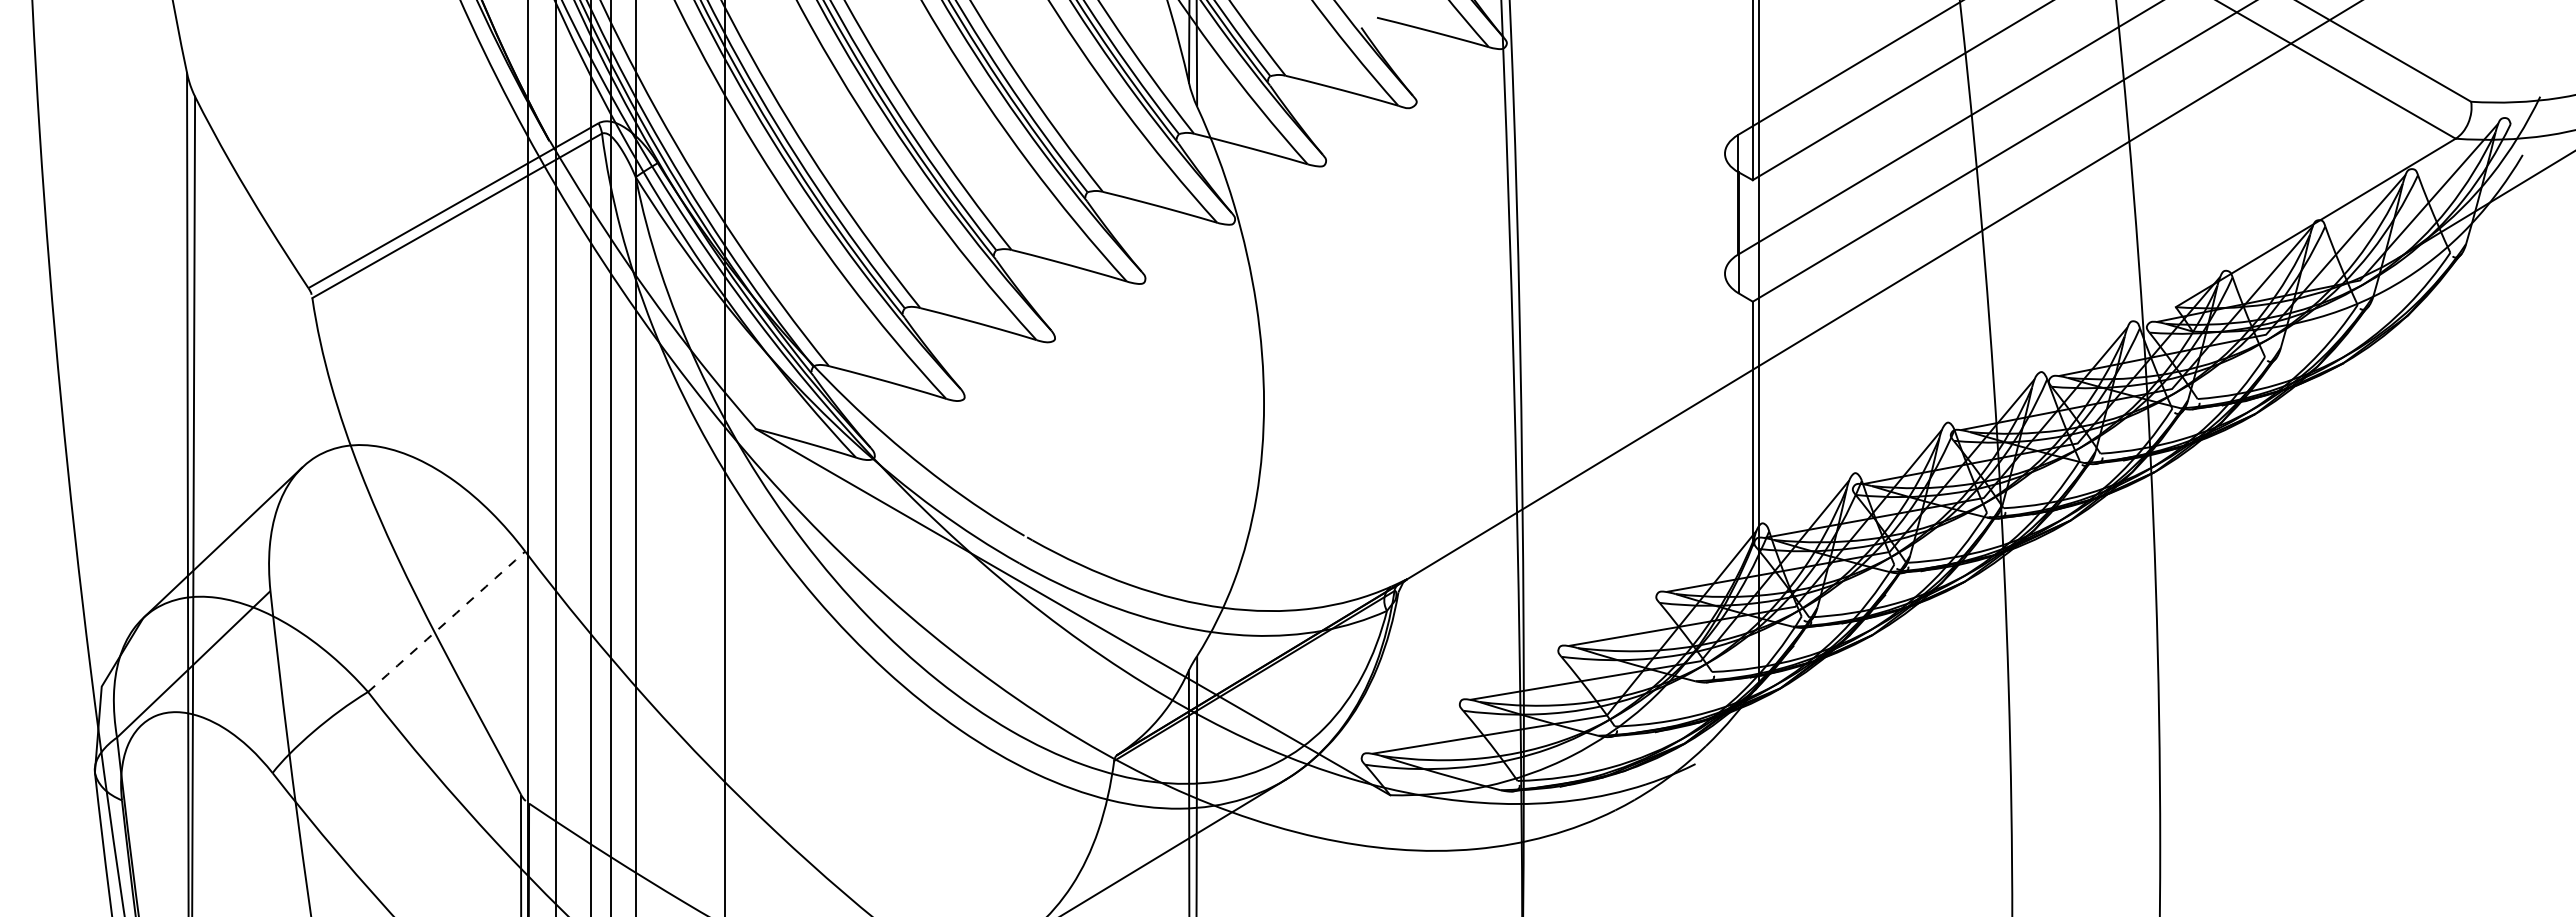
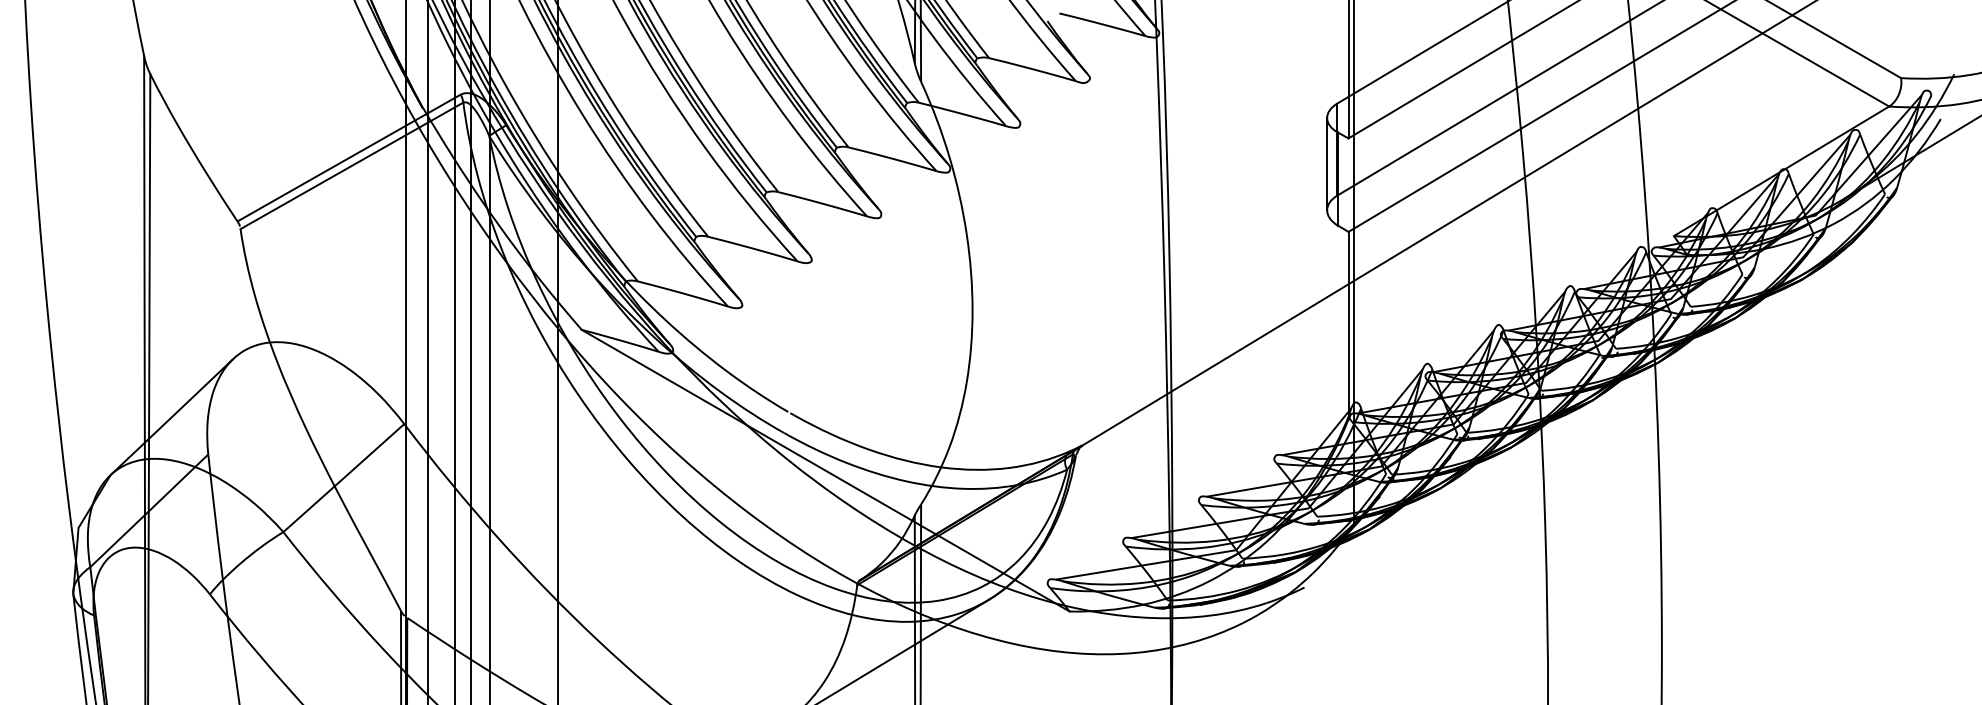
line: (1725, 213) -> (1327, 164), added
arc: (446, 621) -> (343, 477), dashed -> solid

